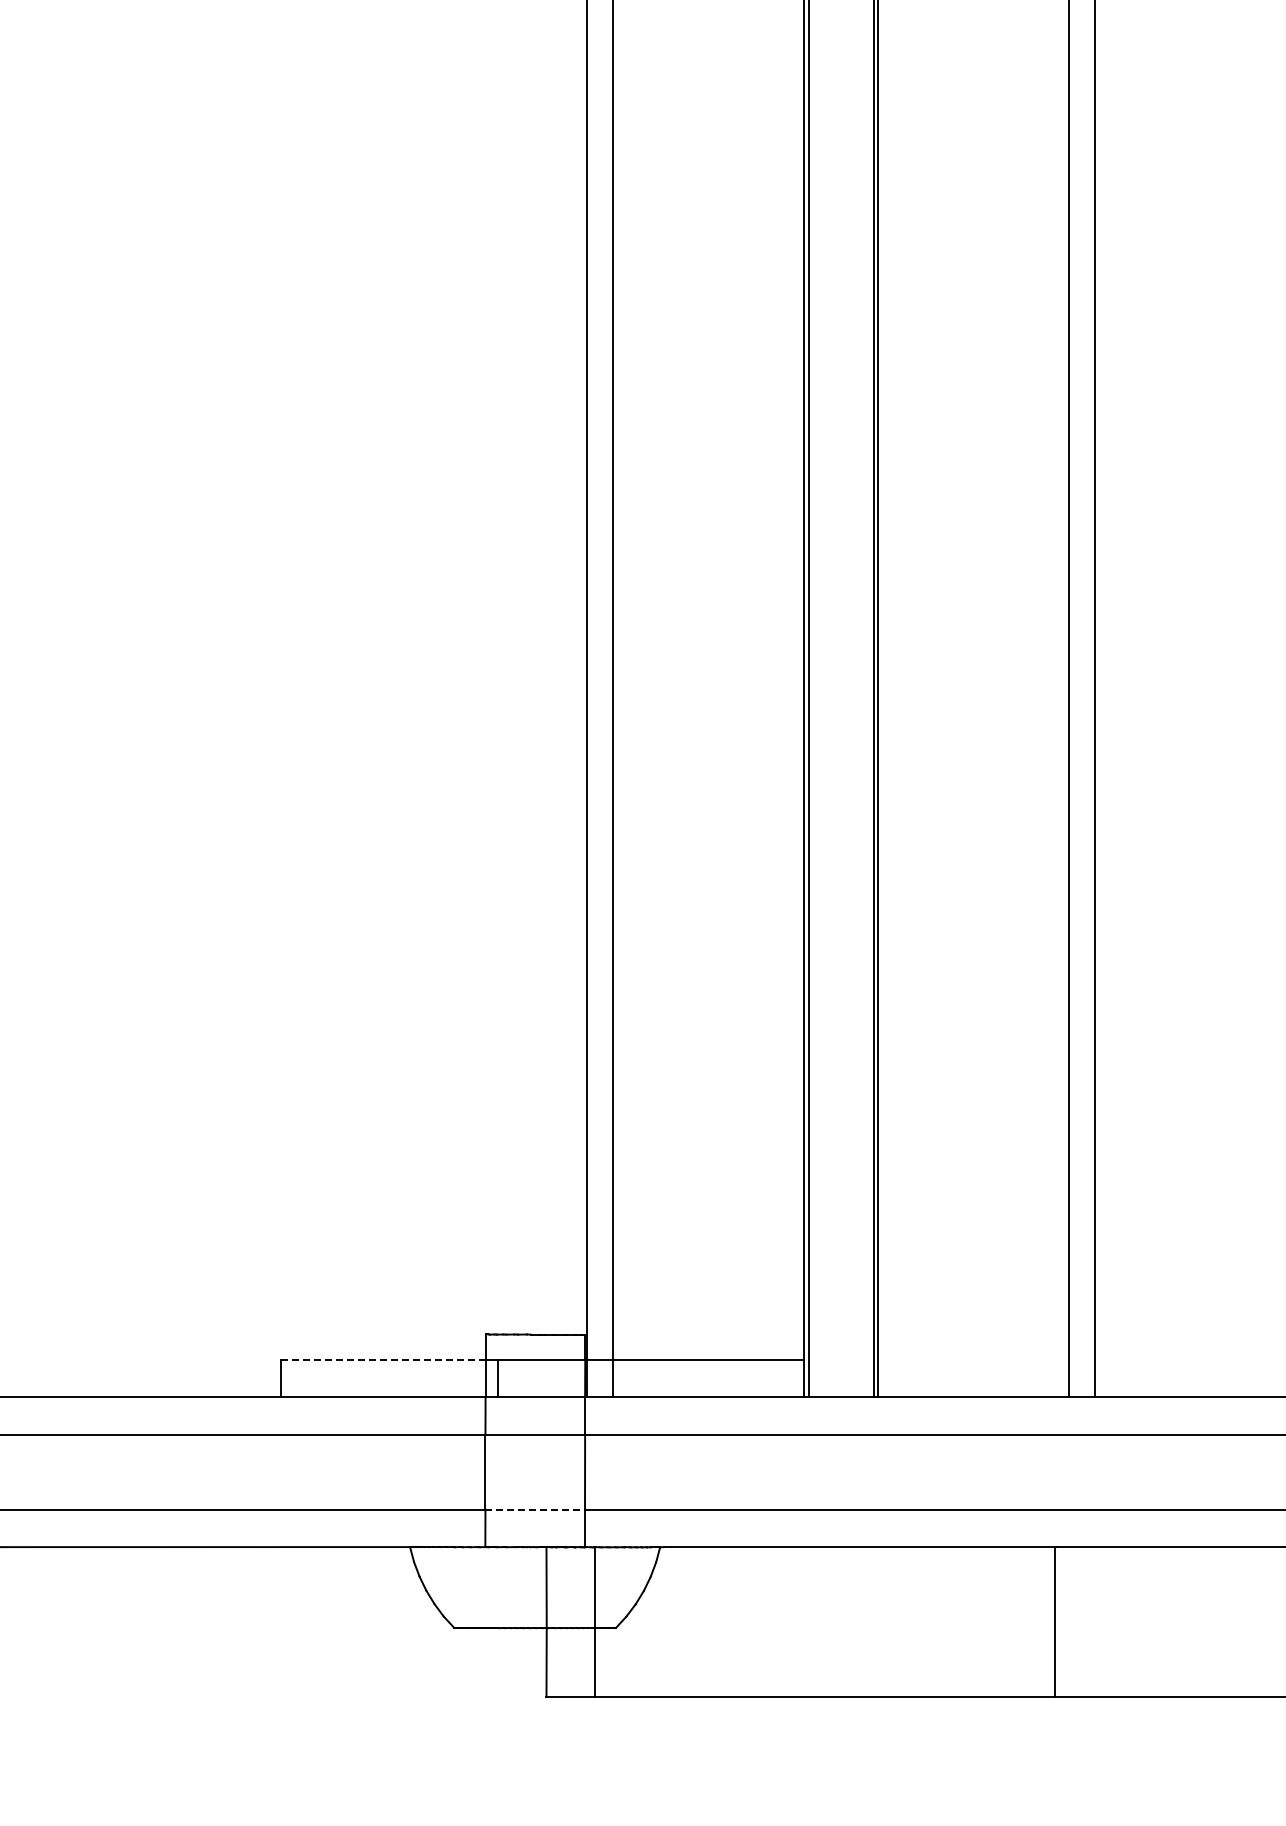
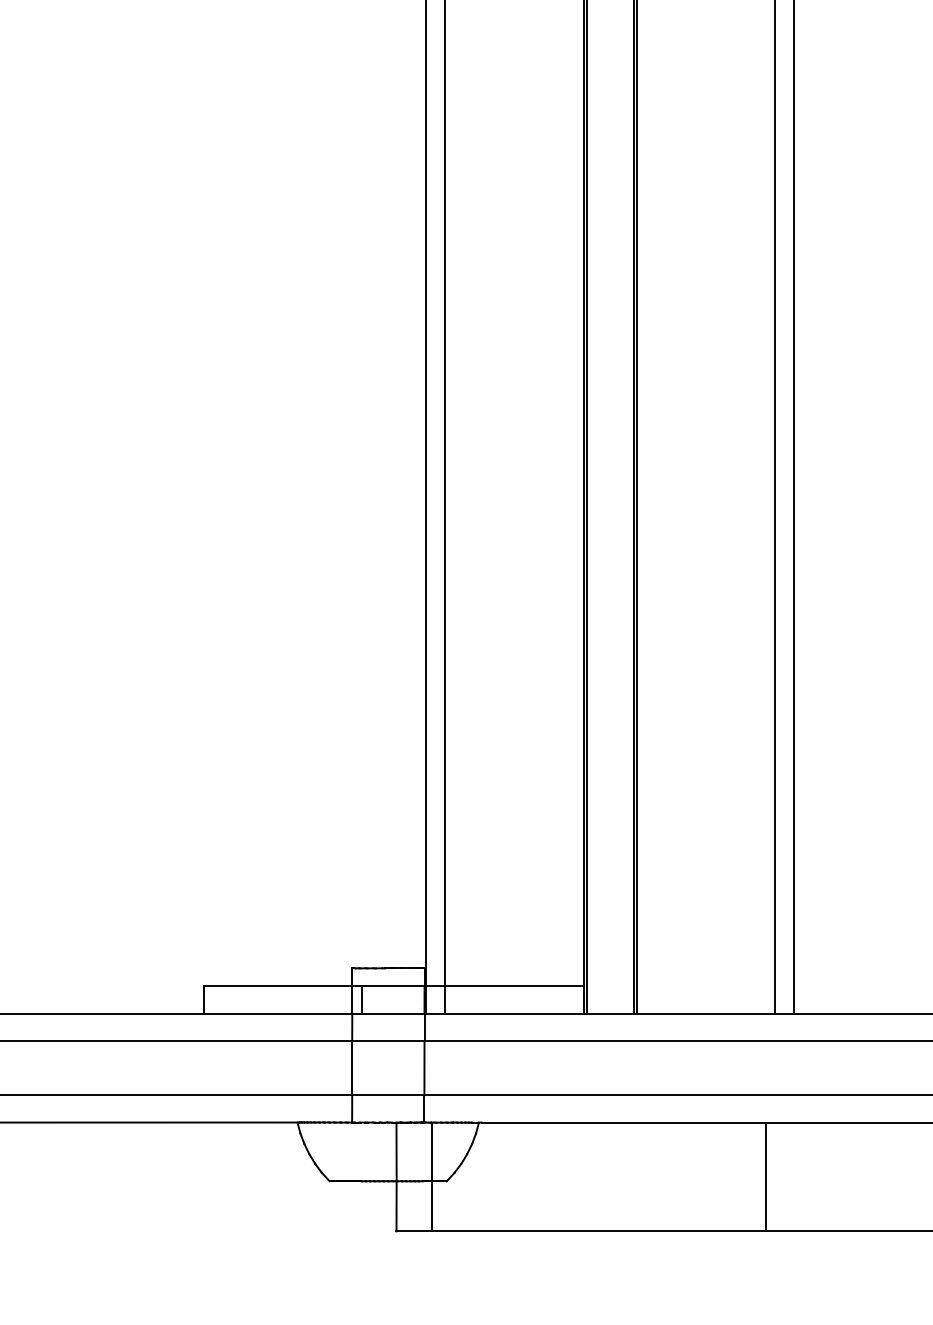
line: (382, 1359) -> (277, 986), dashed -> solid
line: (535, 1509) -> (388, 1095), dashed -> solid

